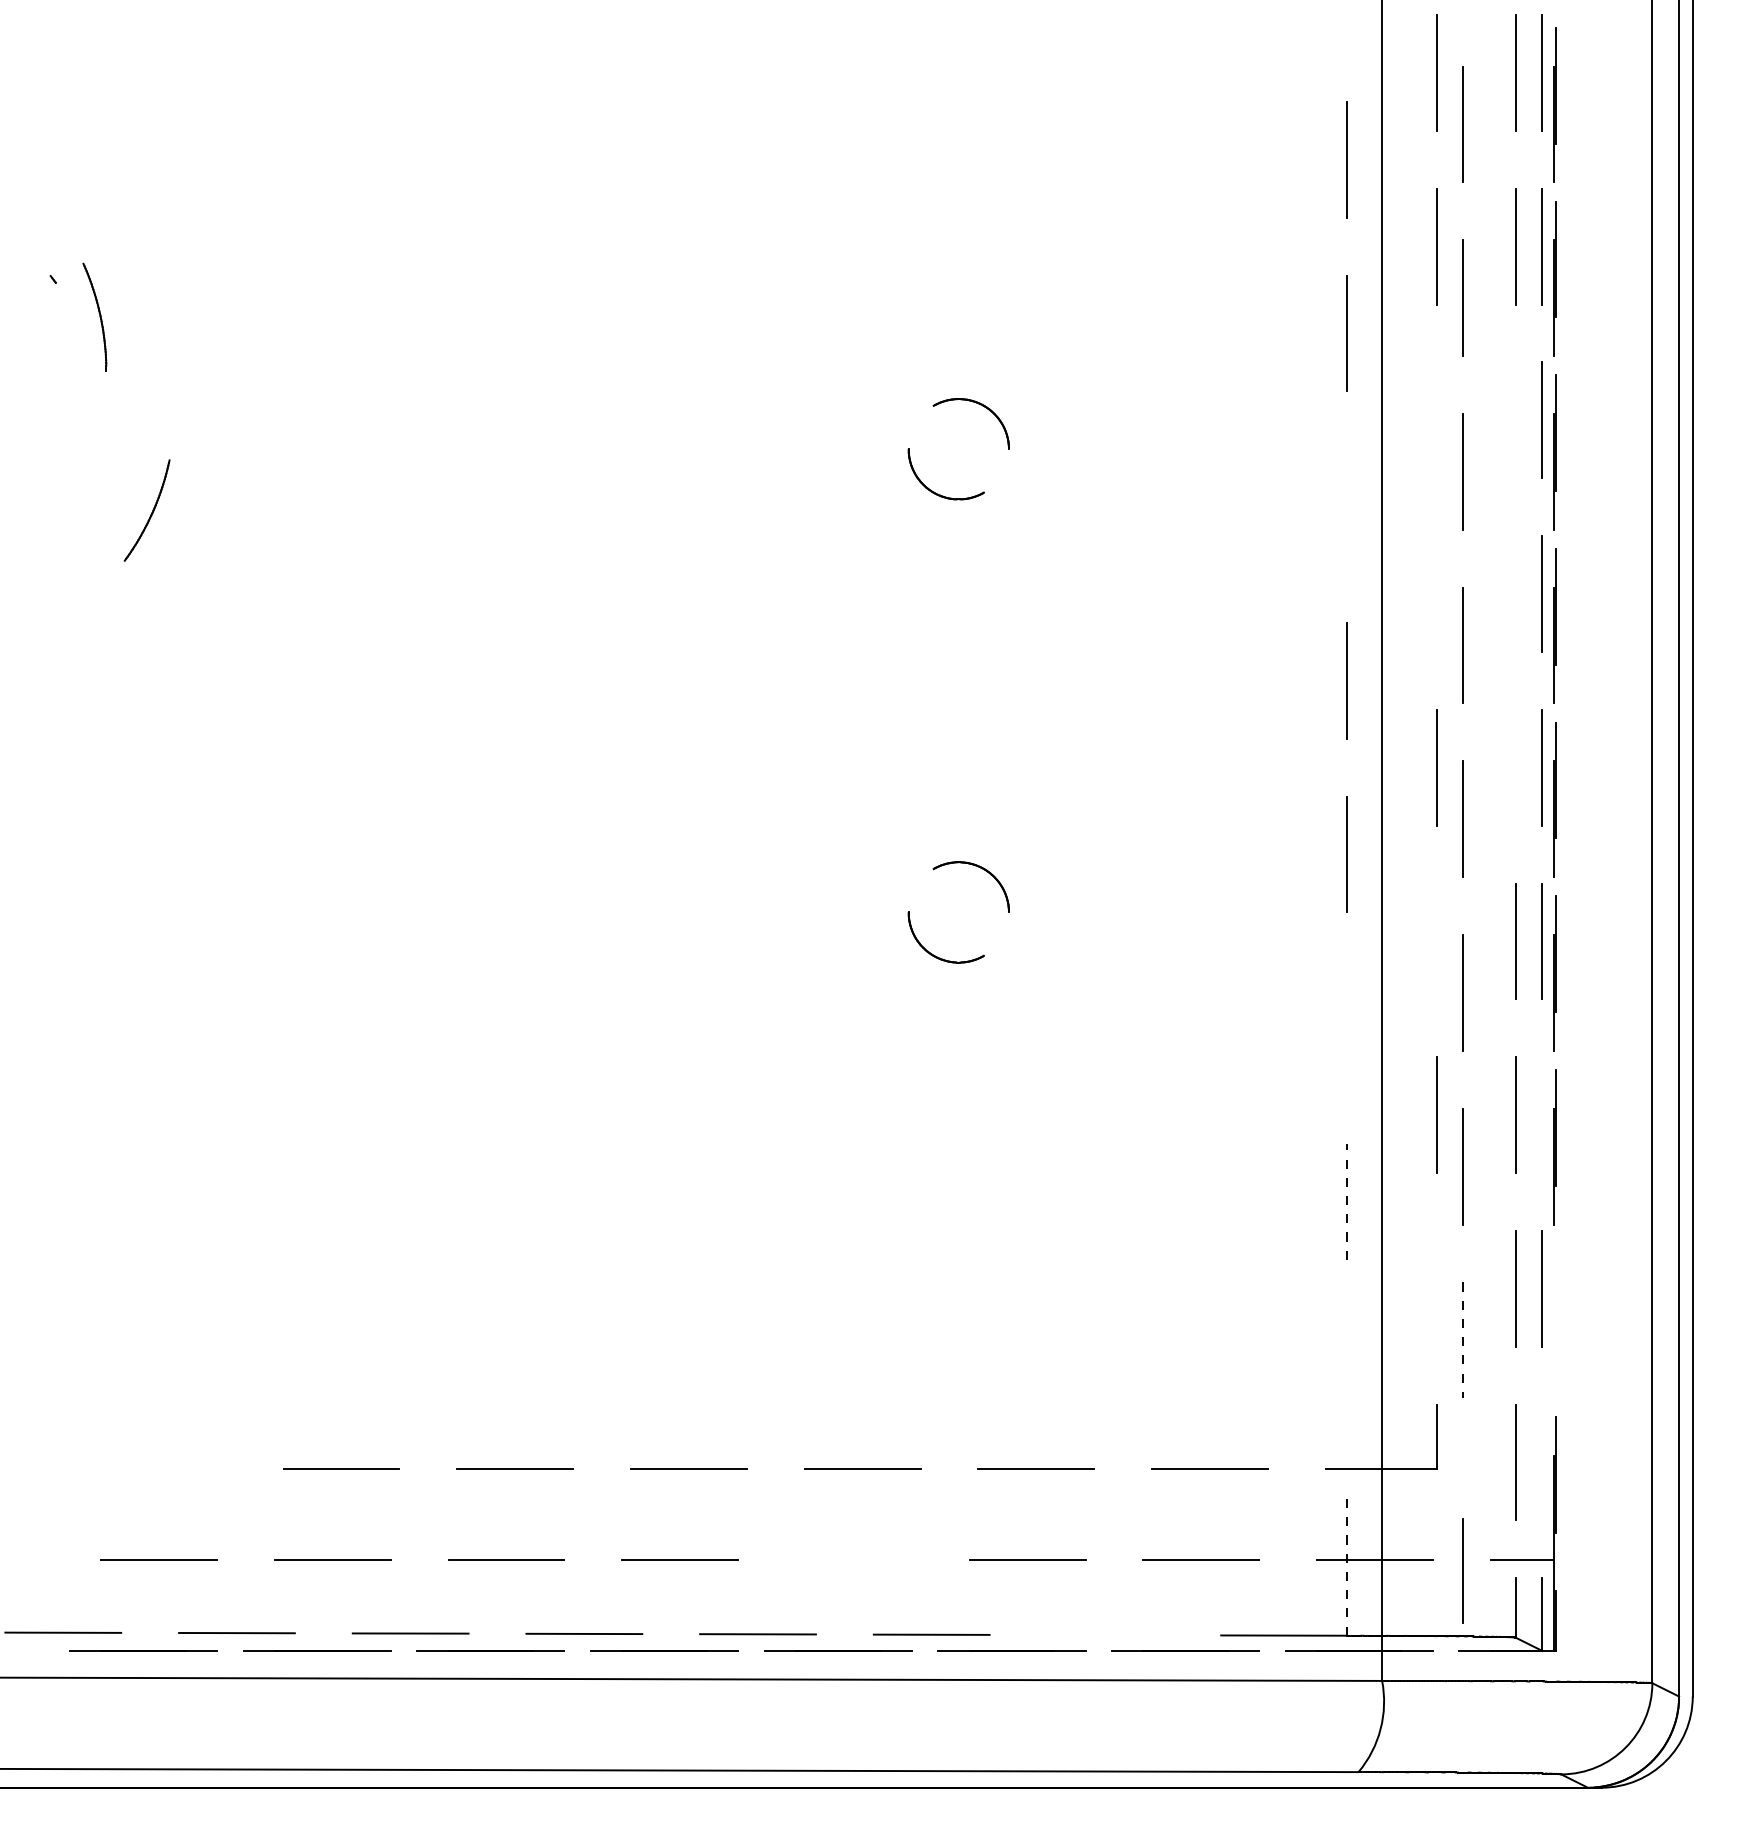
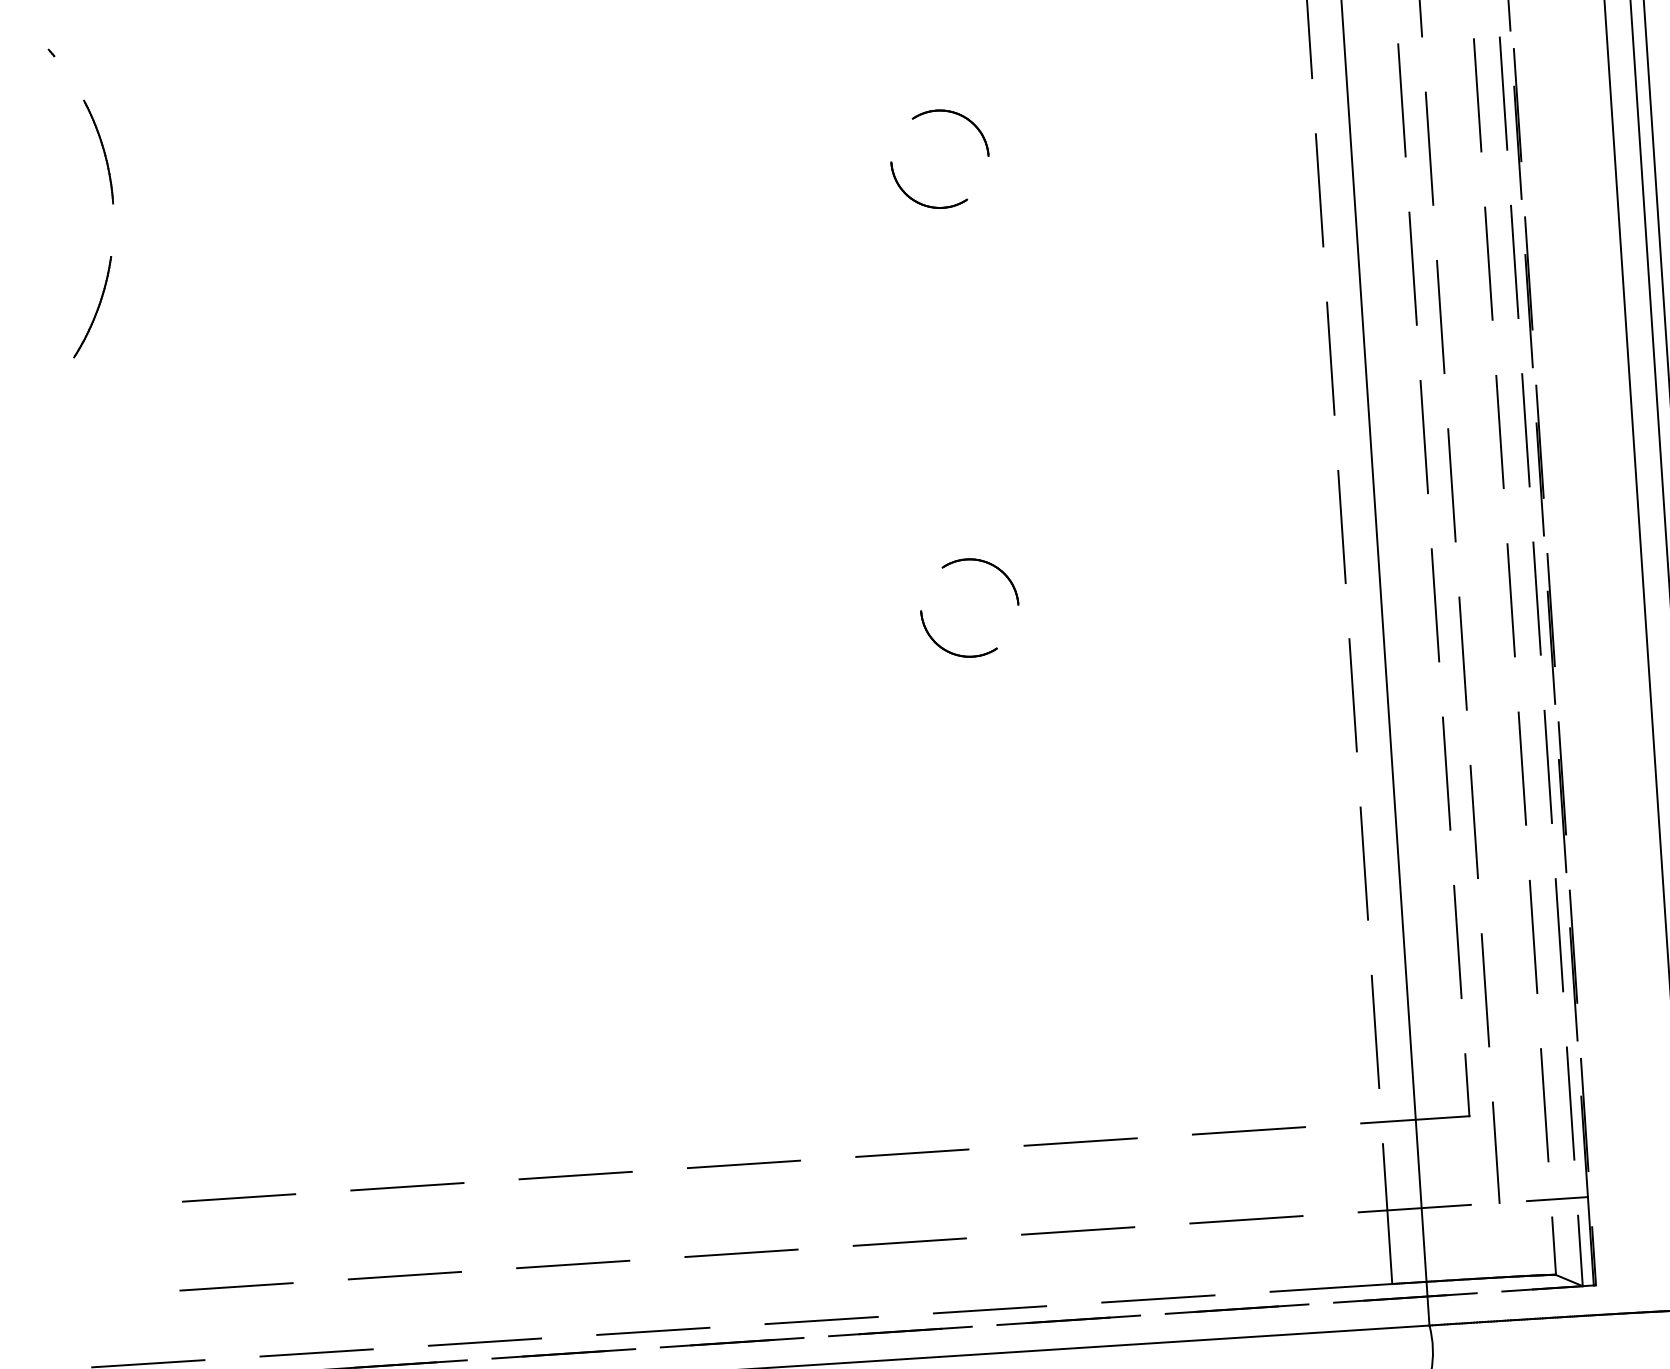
part: (94, 316) -> (98, 151), moved
line: (1437, 420) -> (1401, 100), added
line: (1515, 420) -> (1477, 95), added
line: (1346, 507) -> (1319, 190), added
part: (146, 510) -> (91, 307), moved
line: (1437, 593) -> (1413, 268), added
line: (1515, 593) -> (1488, 263), added
line: (1515, 767) -> (1499, 431), added
line: (1437, 941) -> (1435, 605), added
line: (1346, 1028) -> (1352, 695), added
line: (1542, 1115) -> (1548, 767), added
line: (1346, 1201) -> (1364, 863), dashed -> solid
line: (1437, 1288) -> (1457, 941), added
line: (1554, 1320) -> (1573, 965), added
line: (1462, 1340) -> (1485, 990), dashed -> solid
line: (1346, 1375) -> (1375, 1031), added
line: (1542, 1462) -> (1570, 1103), added
line: (167, 1468) -> (238, 1197), added
line: (853, 1559) -> (909, 1241), added
line: (1346, 1563) -> (1387, 1214), dashed -> solid
line: (1462, 1570) -> (1496, 1152), moved
line: (1105, 1634) -> (1158, 1298), added

